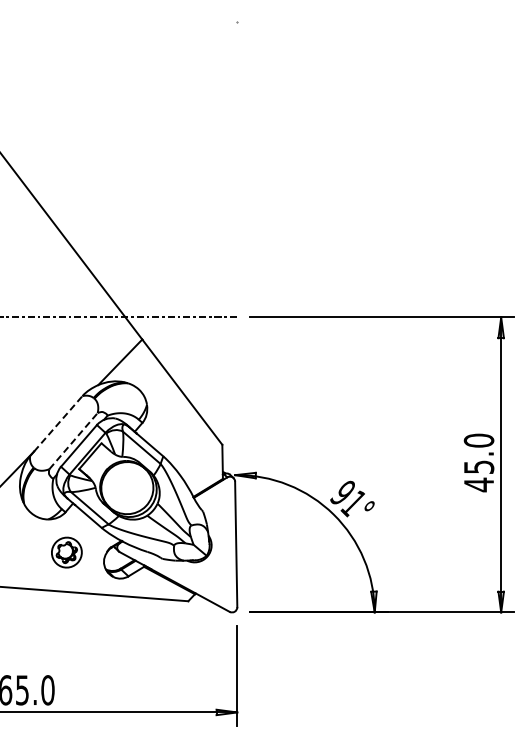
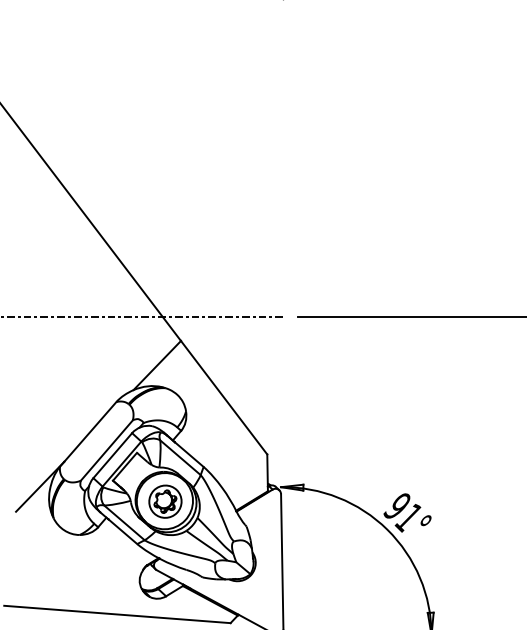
line: (58, 423) -> (90, 431), dashed -> solid
line: (73, 440) -> (106, 449), dashed -> solid
part: (66, 552) -> (165, 501), moved

